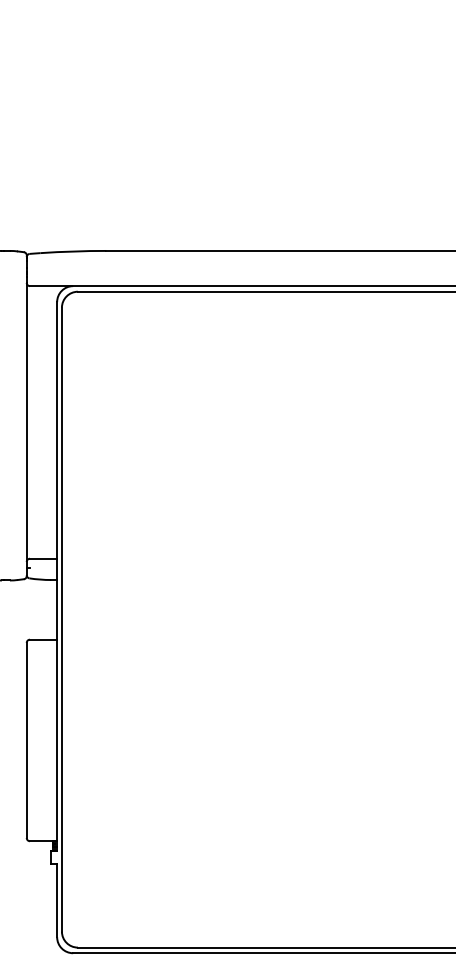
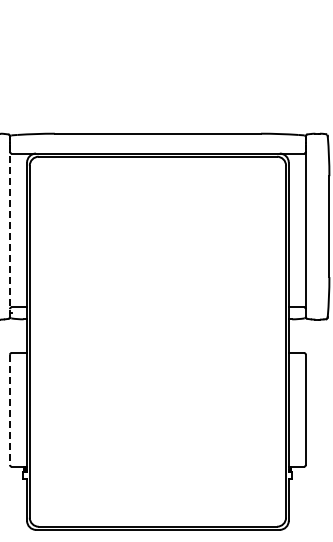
line: (25, 429) -> (9, 234), solid -> dashed
line: (25, 741) -> (9, 410), solid -> dashed

